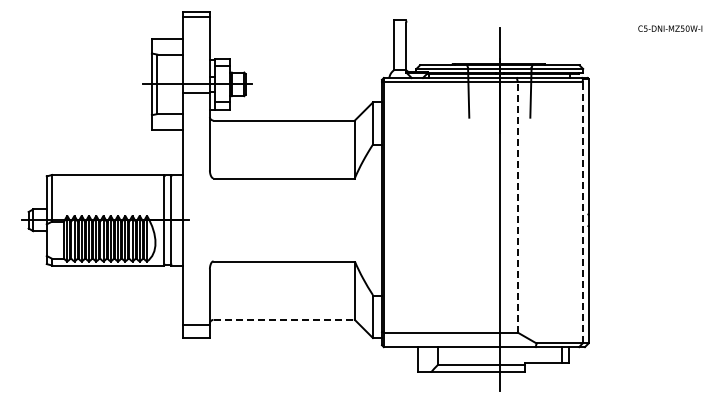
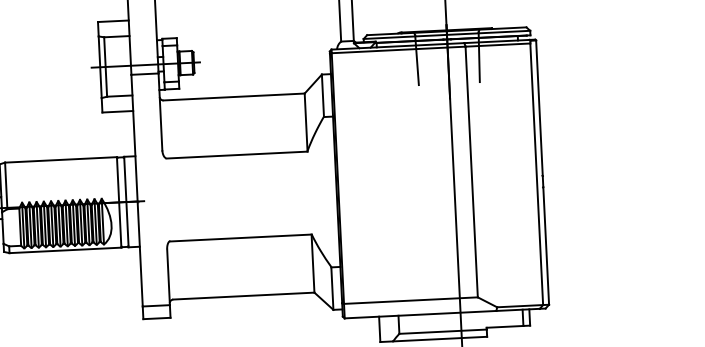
line: (517, 206) -> (471, 171), dashed -> solid
line: (582, 212) -> (536, 174), dashed -> solid
line: (284, 319) -> (244, 295), dashed -> solid

